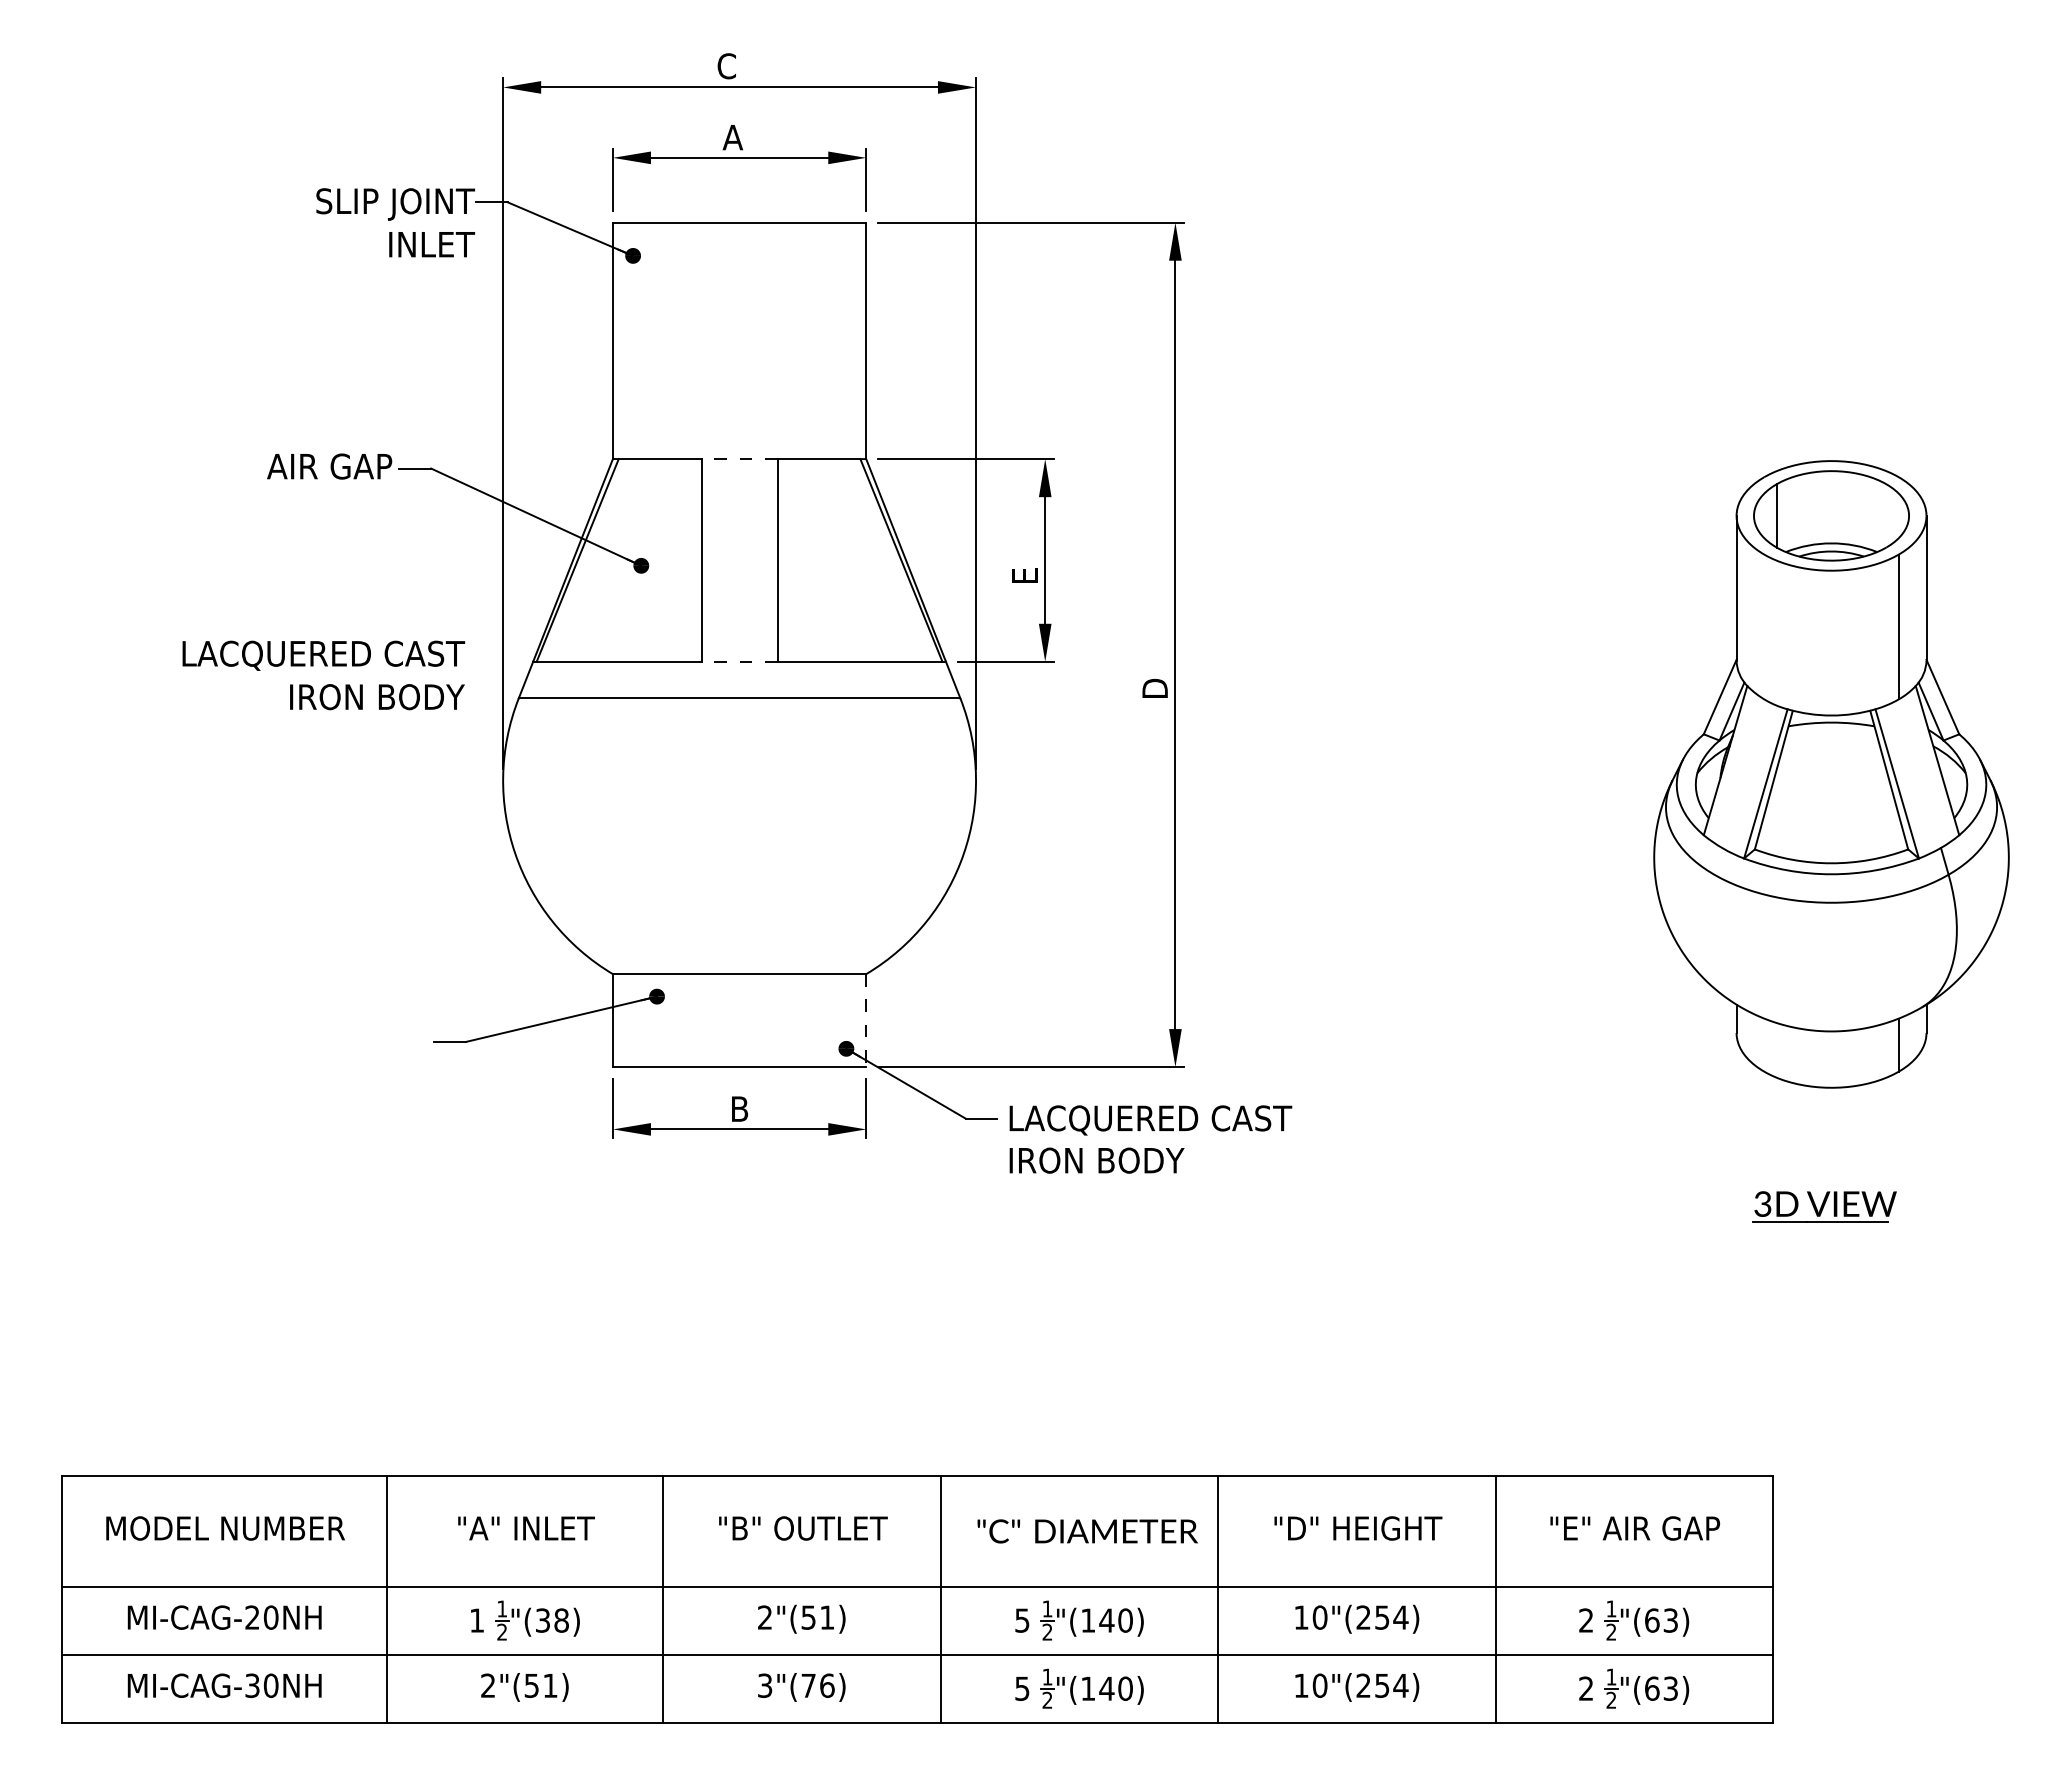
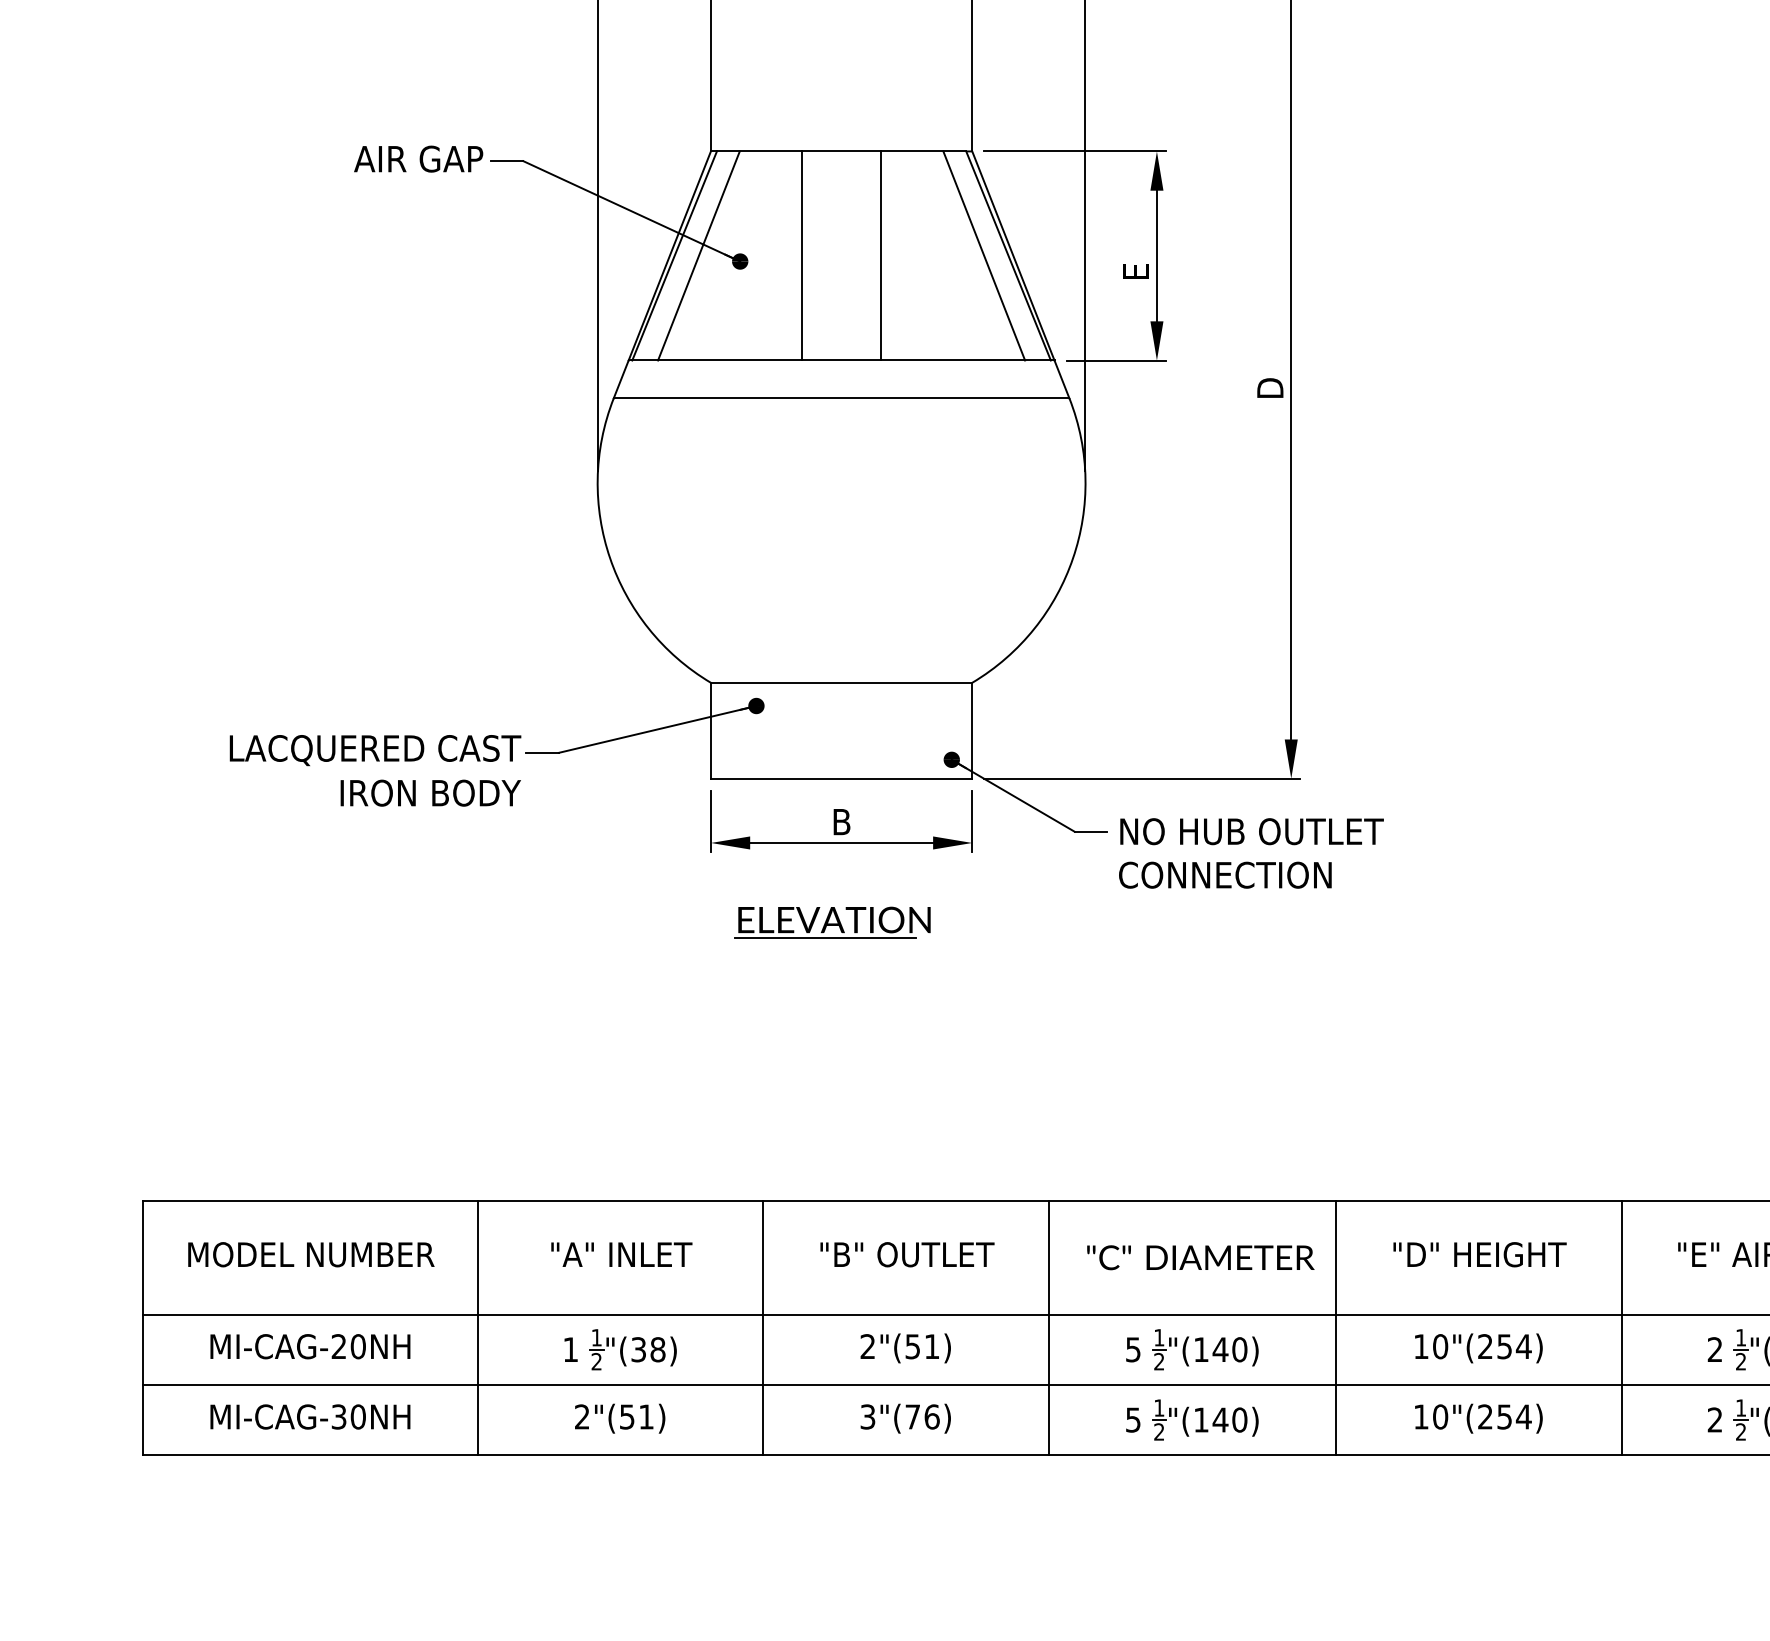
line: (739, 459) -> (841, 151), dashed -> solid
line: (600, 560) -> (698, 256), added
line: (877, 560) -> (983, 256), added
line: (739, 661) -> (841, 360), dashed -> solid
text: (323, 675) -> (375, 770), moved
line: (866, 1021) -> (972, 731), dashed -> solid
text: (1150, 1139) -> (1265, 853), LACQUERED CAST IRON BODY -> NO HUB OUTLET CONNECTION
part: (730, 1206) -> (832, 922), added

